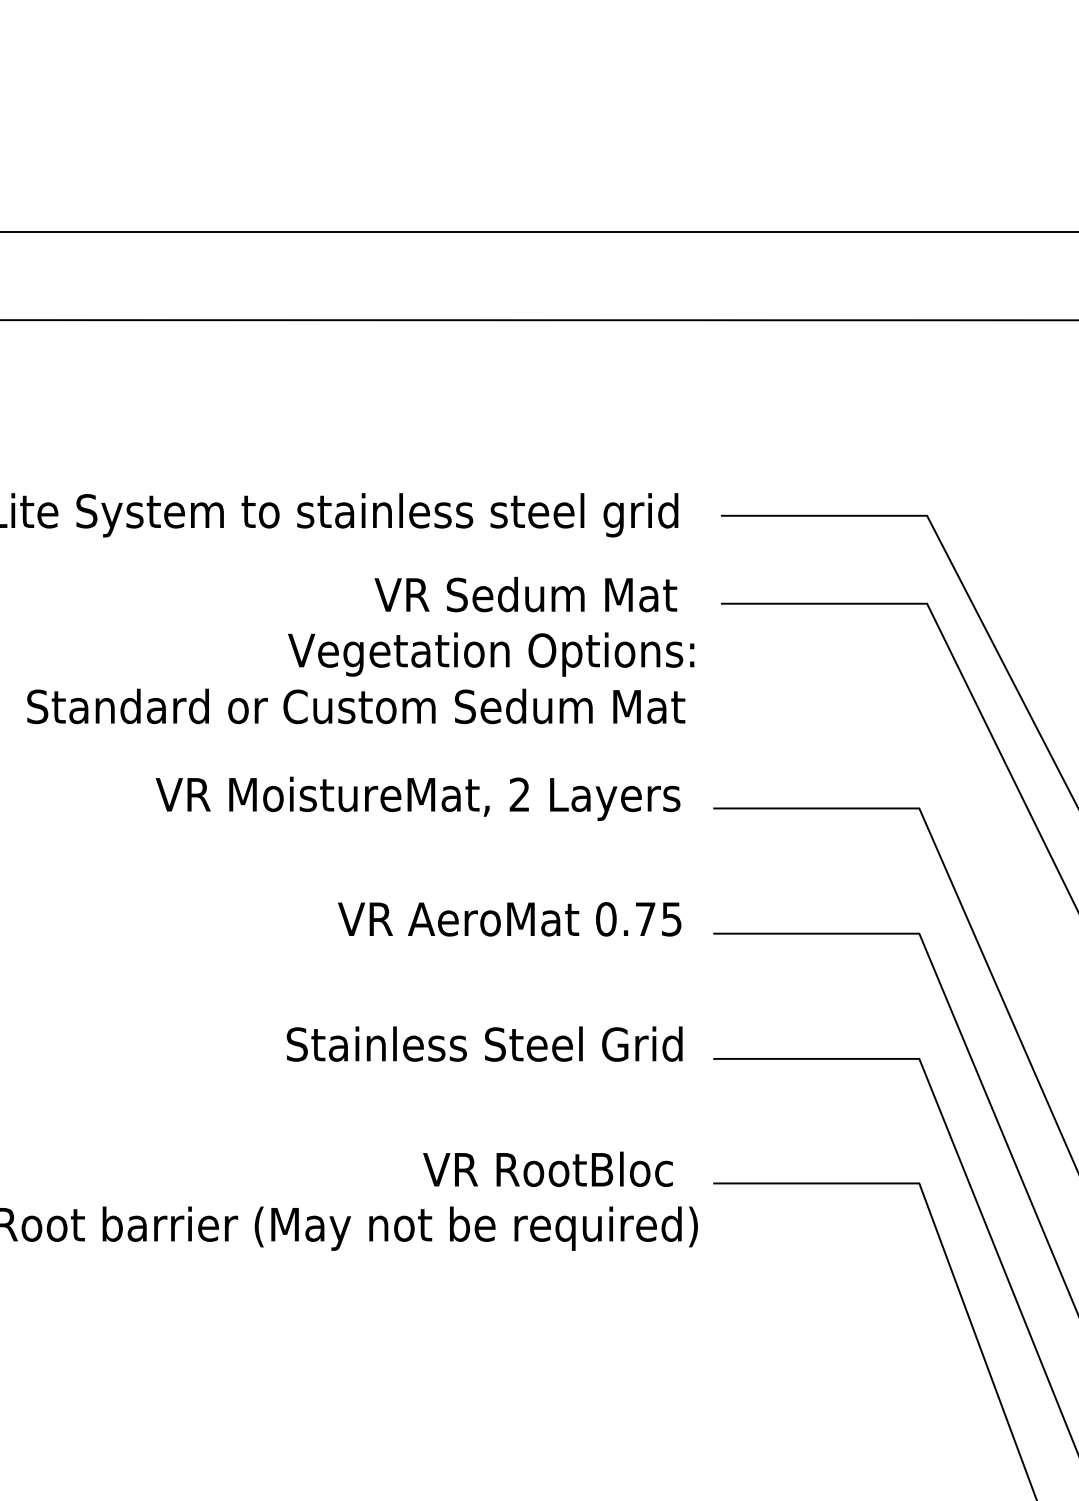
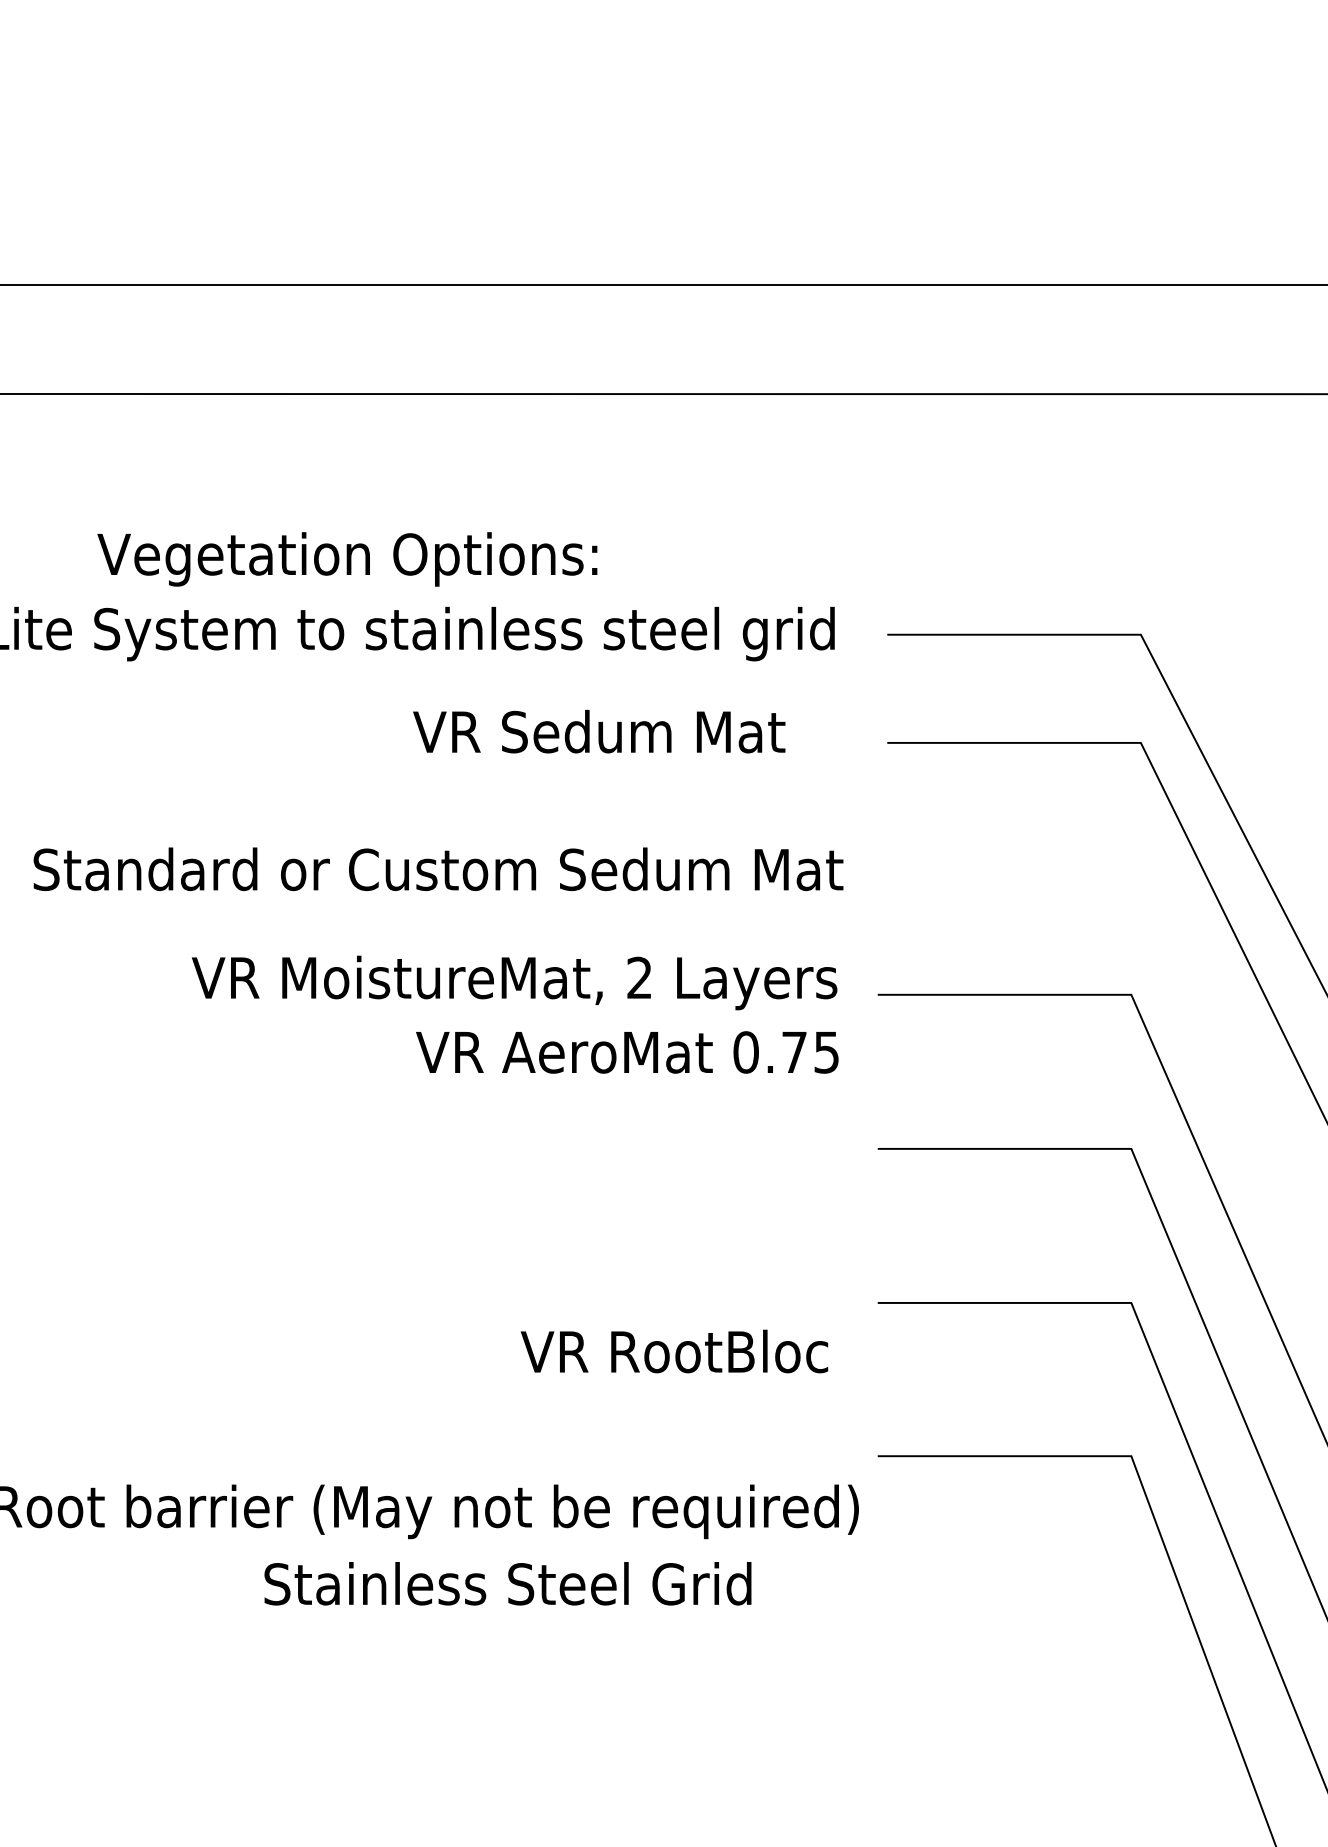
text: (525, 594) -> (598, 731), moved
text: (491, 654) -> (347, 559), moved
text: (509, 919) -> (627, 1052), moved
text: (484, 1043) -> (507, 1582), moved
text: (547, 1168) -> (673, 1350), moved

